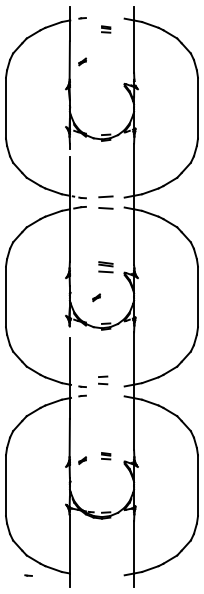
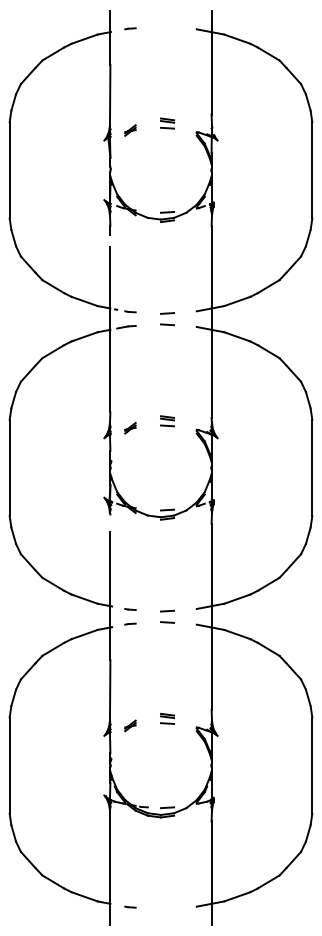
part: (106, 29) -> (168, 123), moved
part: (82, 61) -> (130, 129), moved
part: (106, 202) -> (168, 319), size x0.62
part: (106, 267) -> (168, 421), size x0.62
part: (96, 297) -> (130, 427), moved
part: (103, 380) -> (168, 616), moved
part: (28, 575) -> (130, 906), moved

